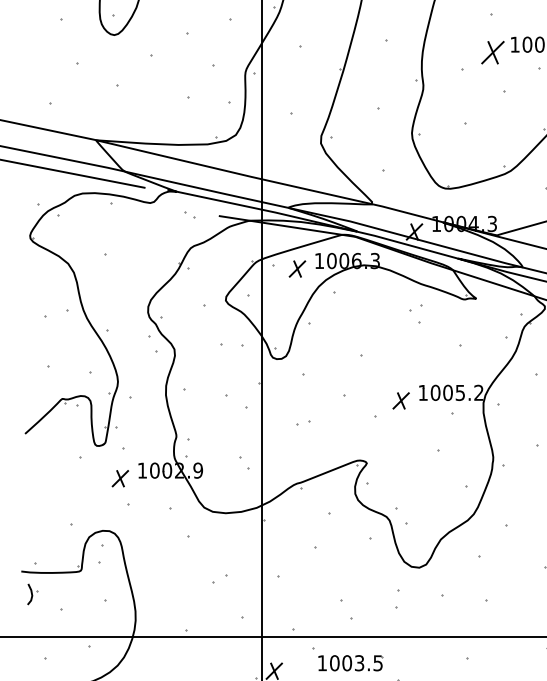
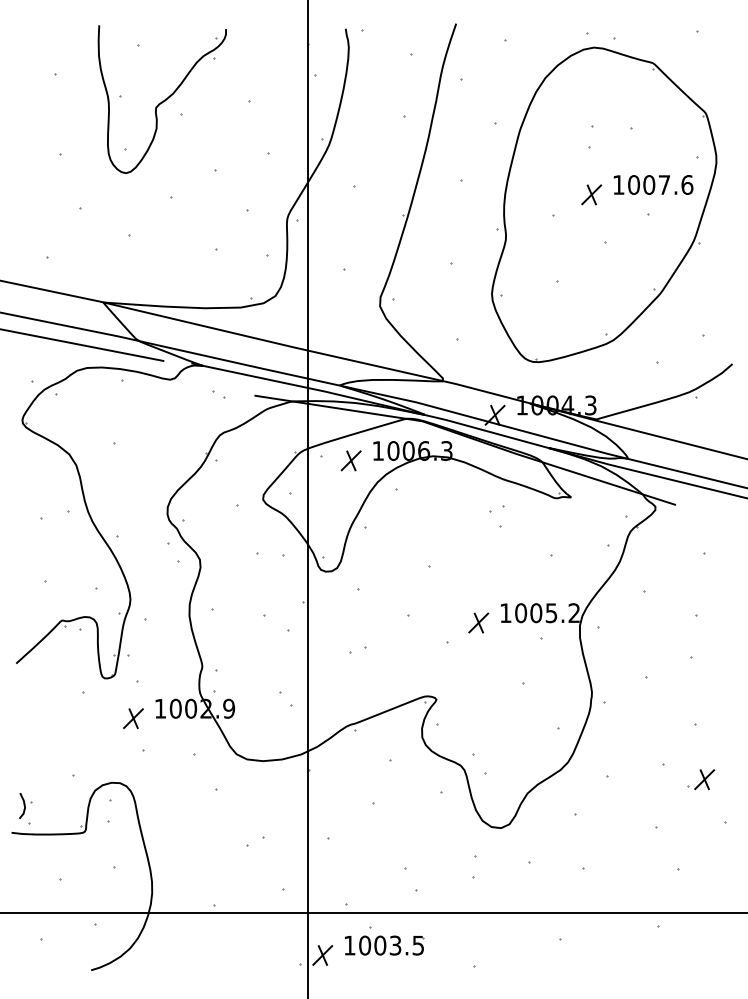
part: (492, 52) -> (591, 194), size x0.71
part: (32, 594) -> (25, 806), moved
part: (350, 663) -> (384, 945), moved

